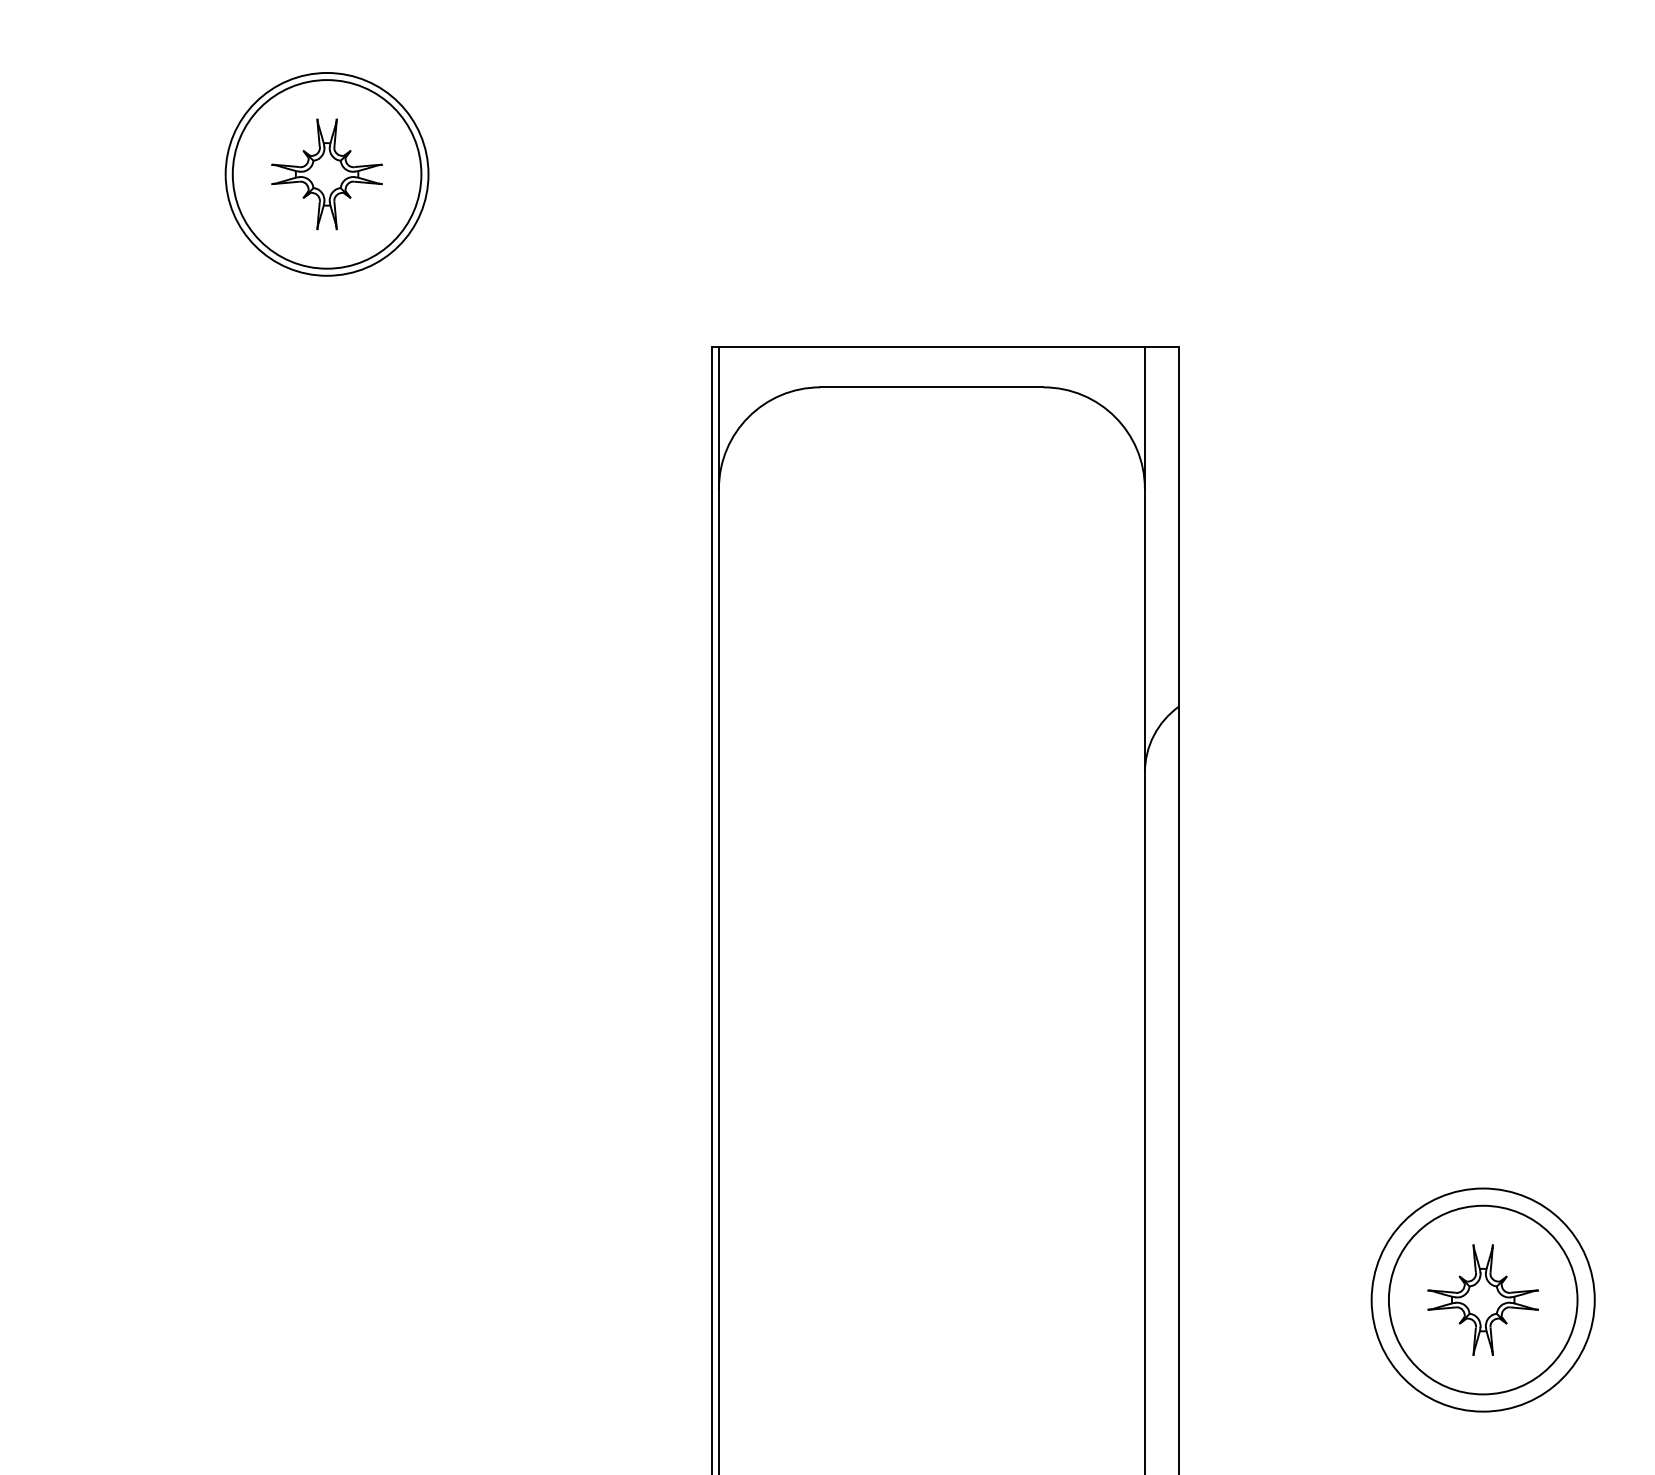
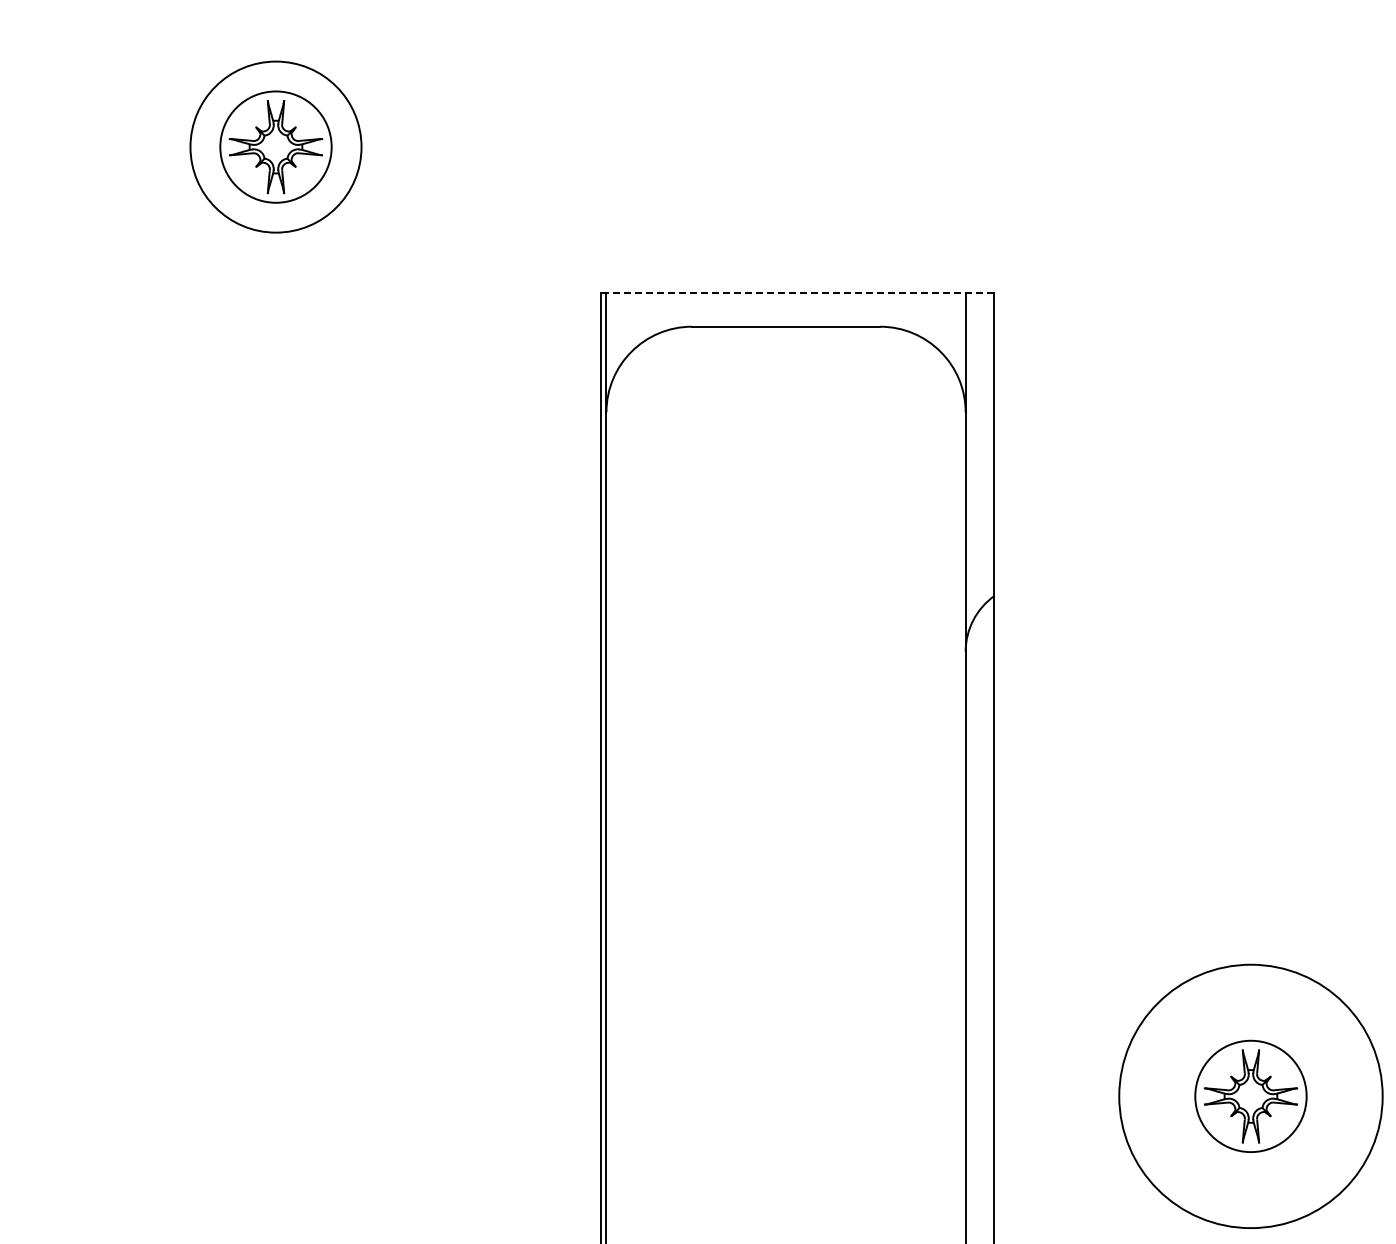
circle: (326, 173) -> (275, 146), size x0.7
line: (945, 346) -> (797, 292), solid -> dashed
circle: (1482, 1298) -> (1250, 1095), size x0.7
circle: (1482, 1300) -> (1250, 1096), size x1.4

